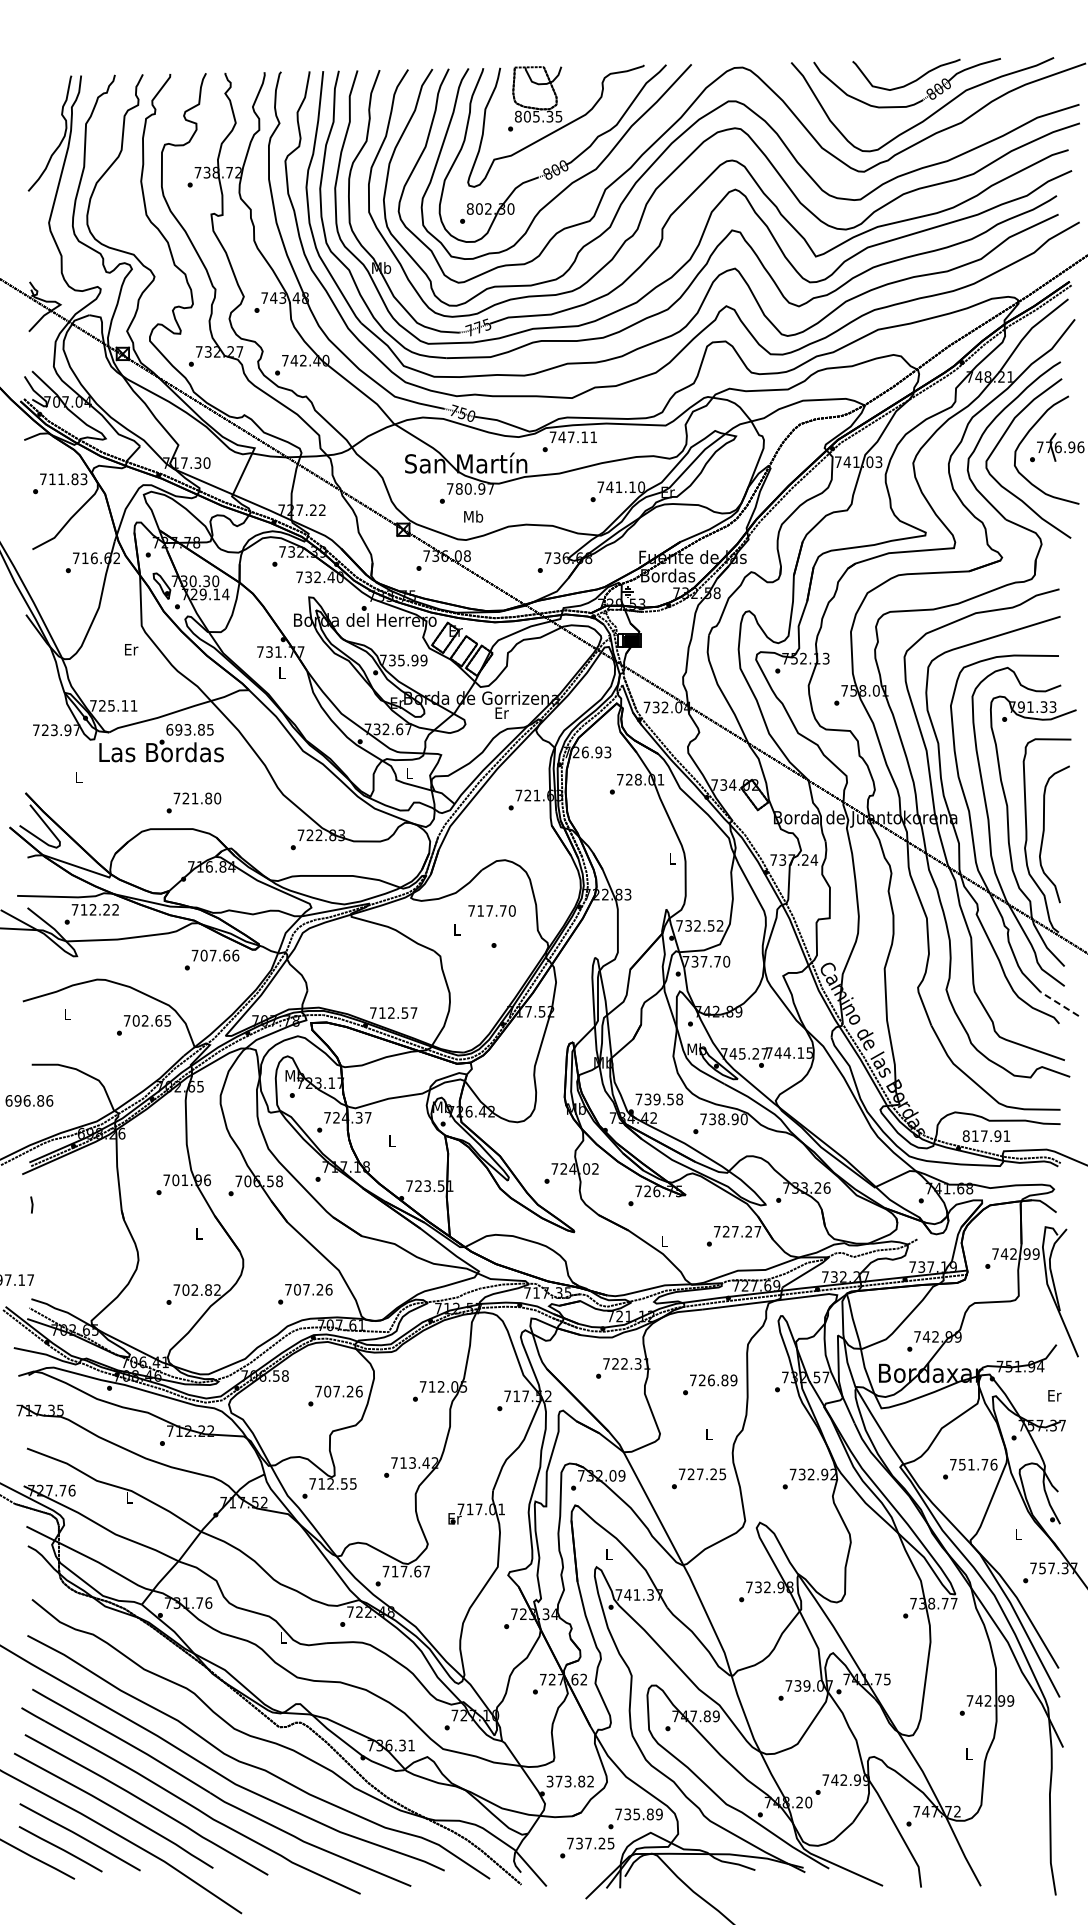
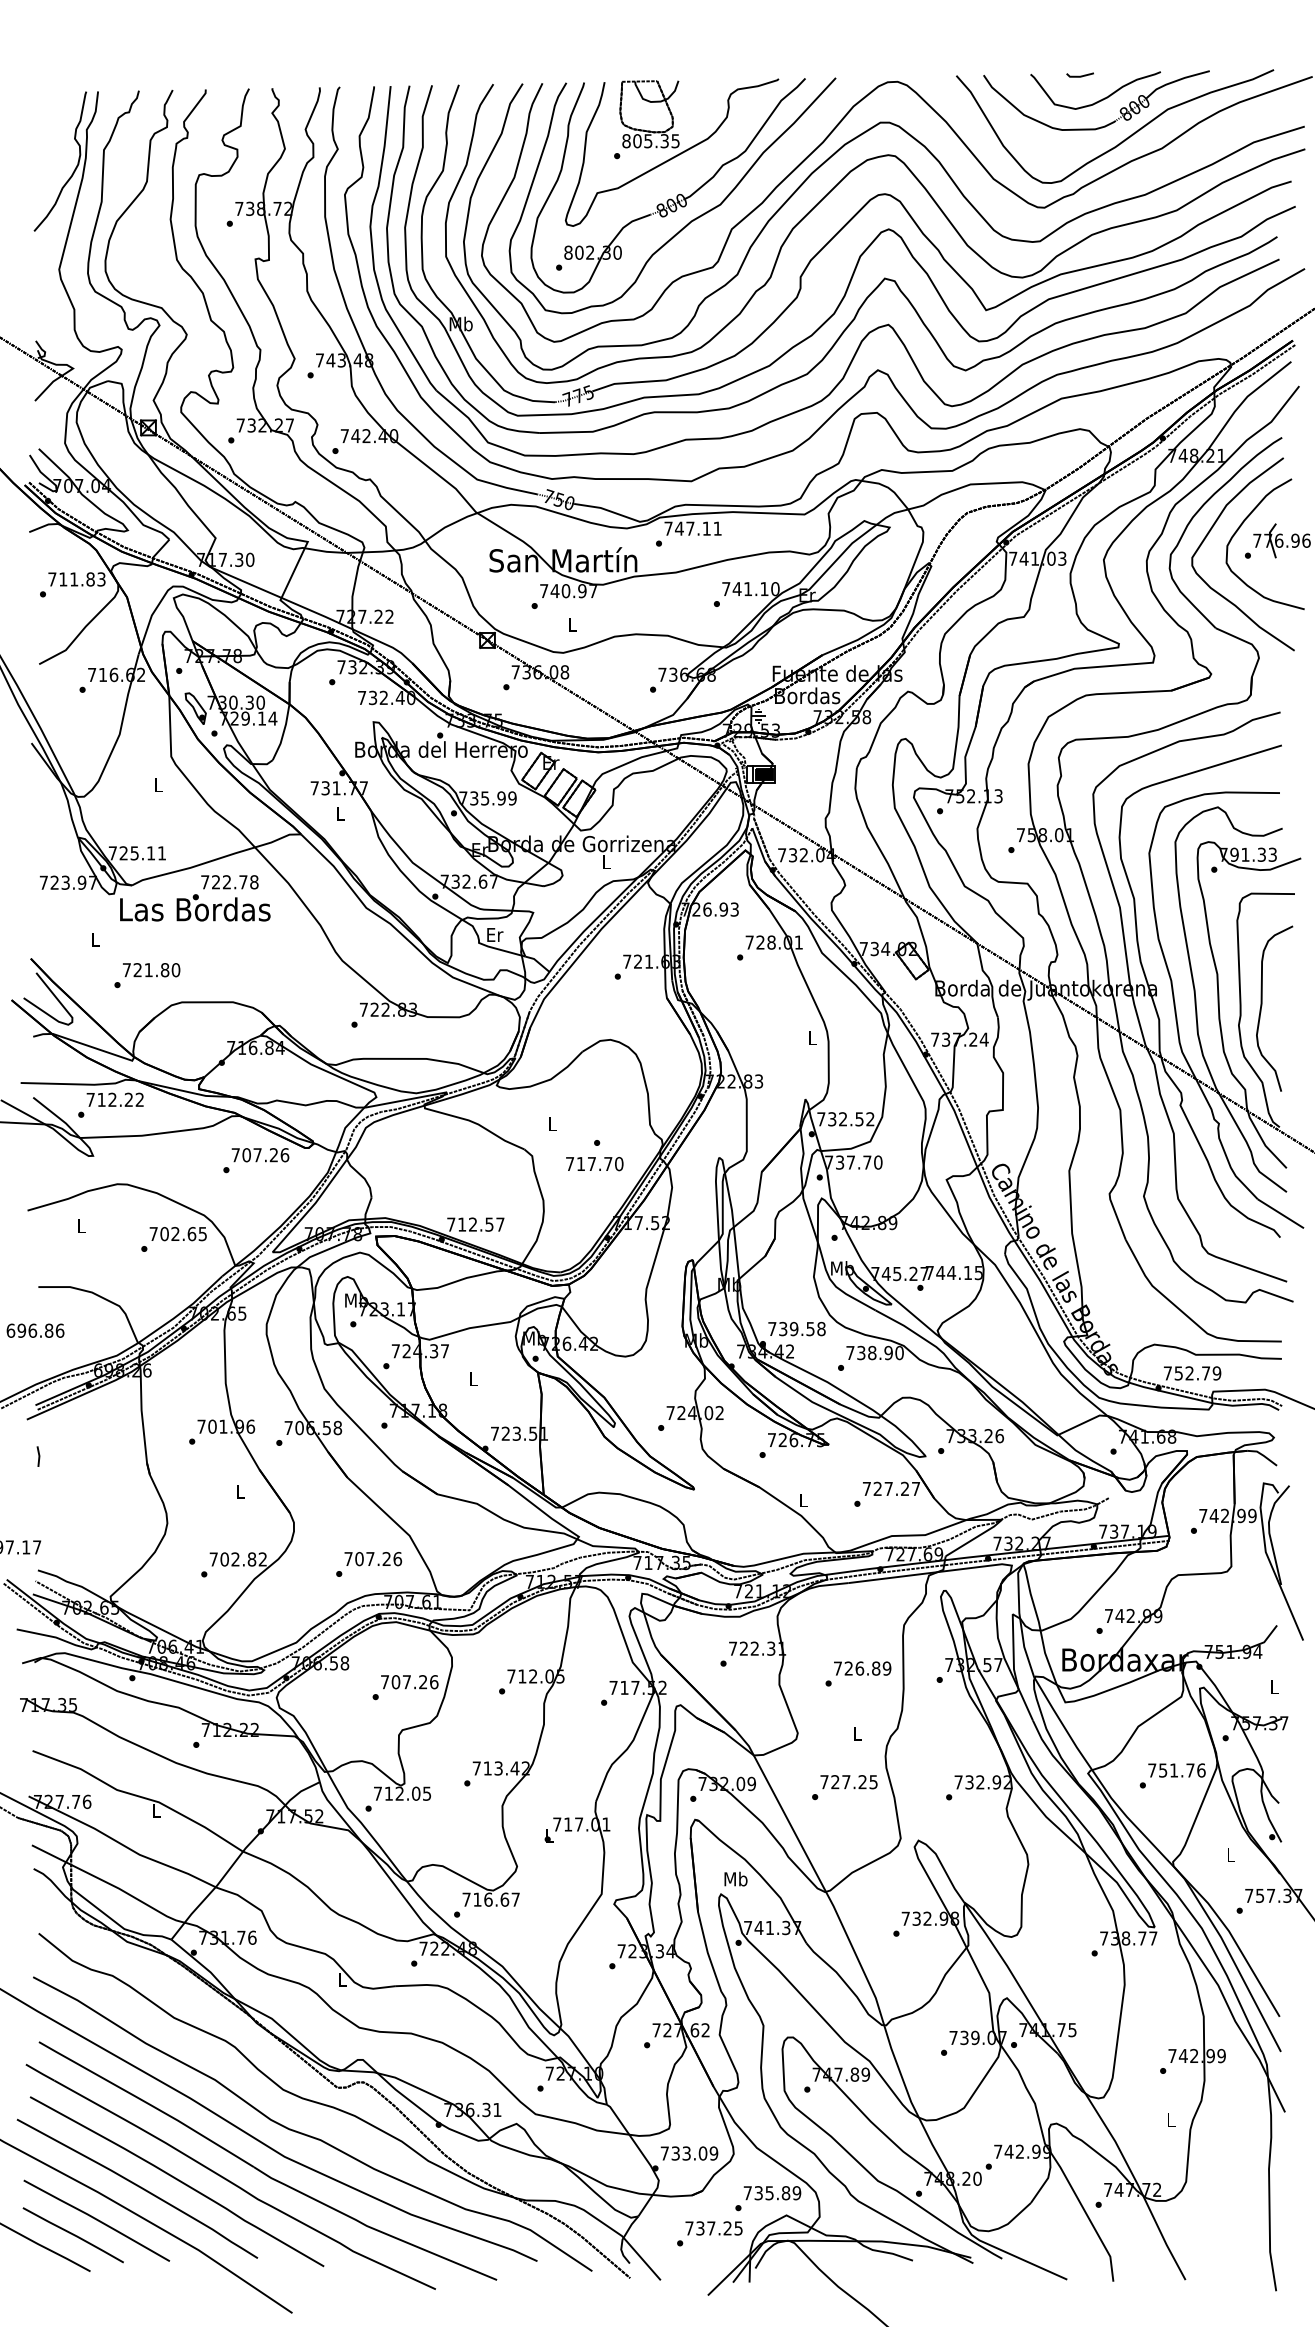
line: (893, 62) -> (1079, 75), added
text: (458, 488) -> (554, 590), 780.97 -> 740.97
text: (473, 516) -> (572, 624), Mb -> L
text: (131, 649) -> (158, 785), Er -> L
text: (501, 712) -> (606, 861), Er -> L
text: (189, 729) -> (229, 881), 693.85 -> 722.78
text: (409, 773) -> (494, 935), L -> Er
text: (193, 802) -> (146, 974), moved
text: (491, 910) -> (594, 1163), moved
text: (226, 955) -> (273, 1155), 707.66 -> 707.26
line: (1059, 1004) -> (1280, 1214), dashed -> solid
text: (986, 1136) -> (1192, 1373), 817.91 -> 752.79
text: (1054, 1395) -> (1274, 1686), Er -> L
text: (343, 1483) -> (415, 1793), 712.55 -> 712.05
text: (454, 1518) -> (549, 1835), Er -> L
text: (608, 1554) -> (735, 1879), L -> Mb
text: (403, 1571) -> (487, 1899), 717.67 -> 716.67
text: (570, 1781) -> (689, 2153), 373.82 -> 733.09

